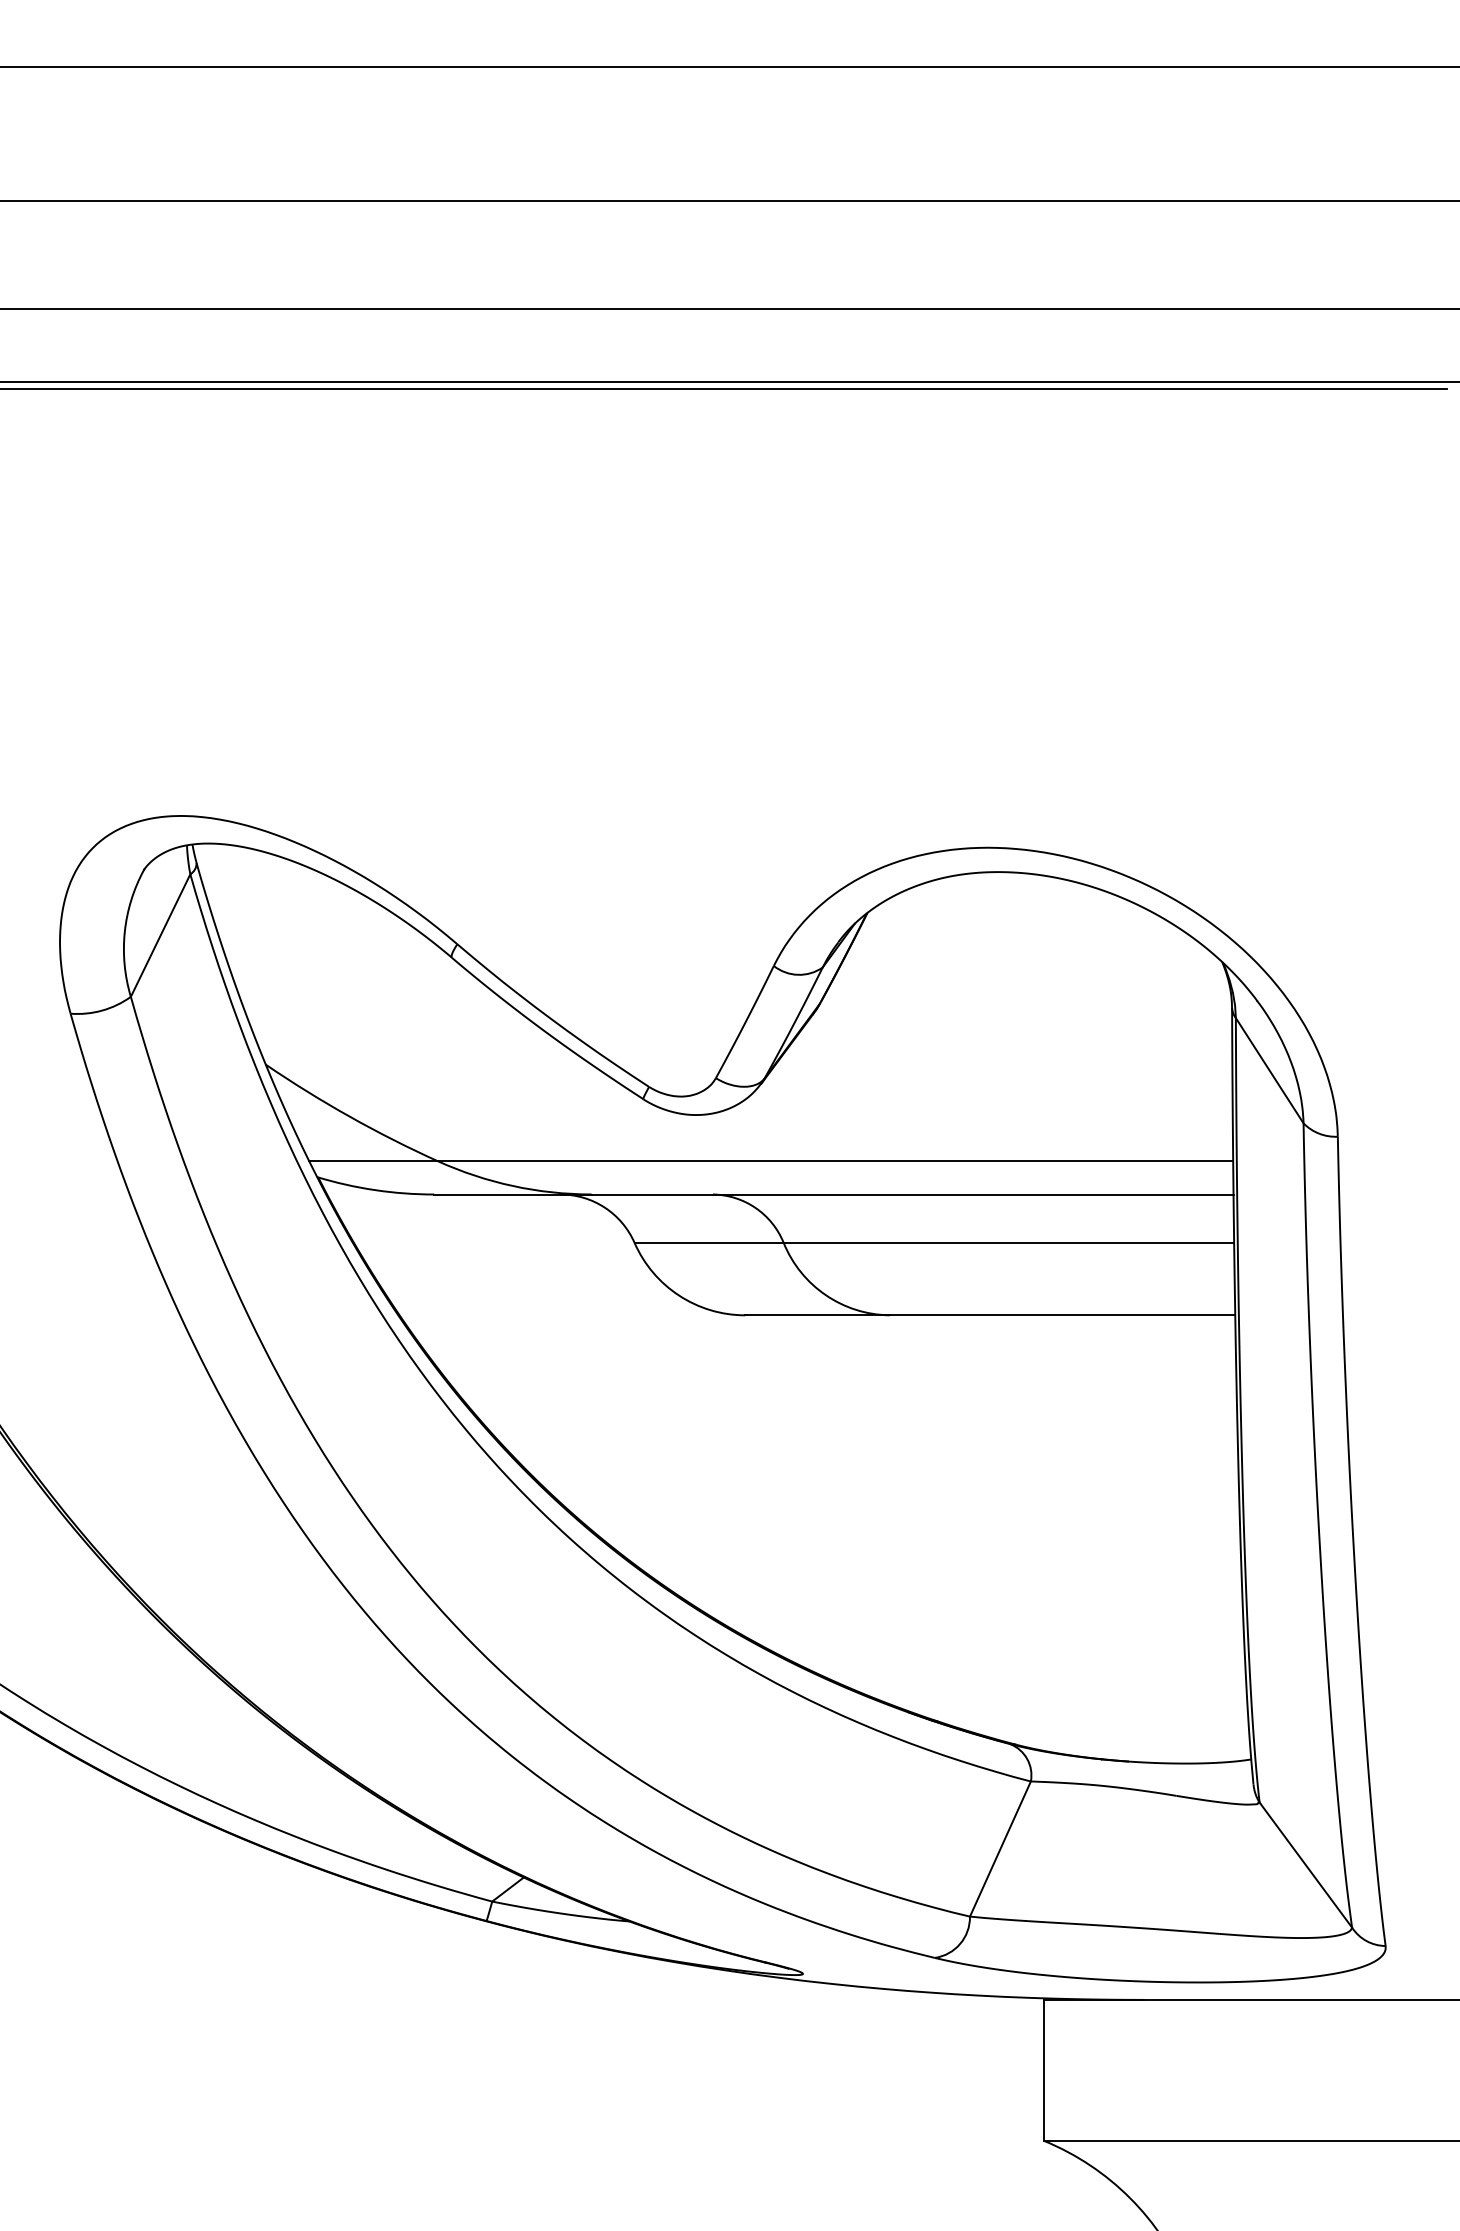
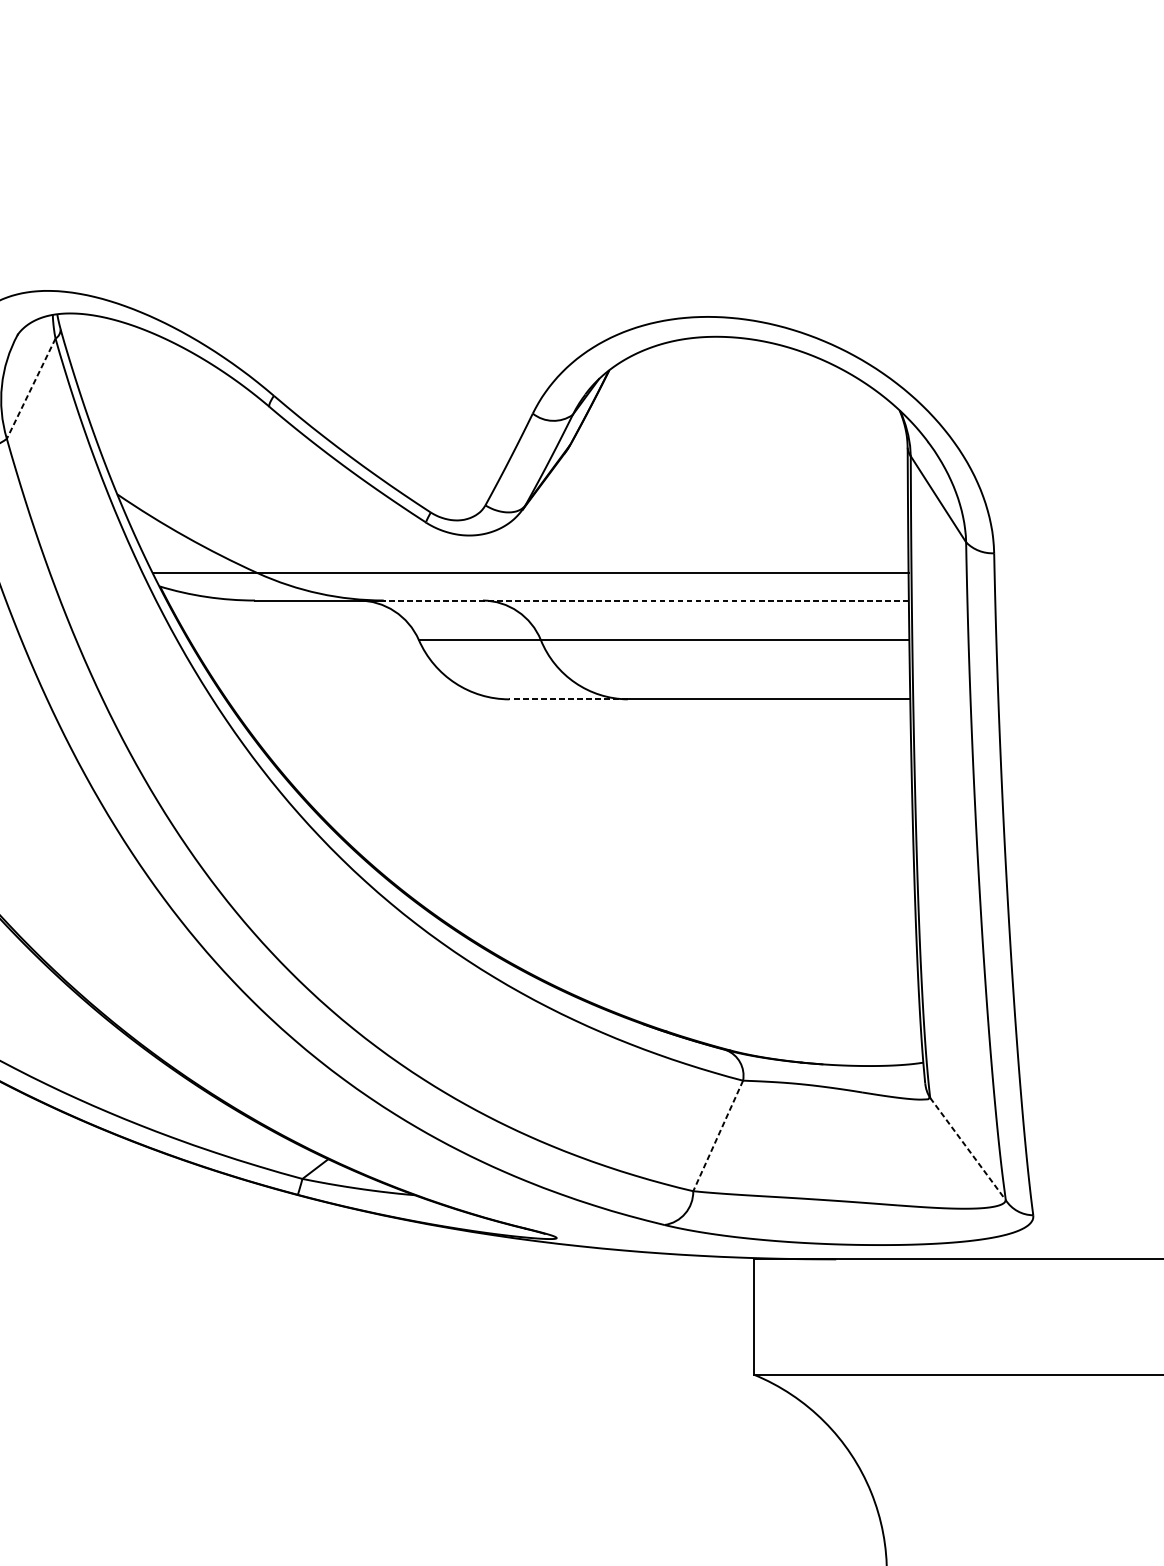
line: (160, 936) -> (31, 389), solid -> dashed
line: (912, 1194) -> (646, 600), solid -> dashed
line: (817, 1315) -> (568, 699), solid -> dashed
line: (1000, 1849) -> (718, 1136), solid -> dashed
line: (1305, 1865) -> (967, 1149), solid -> dashed

